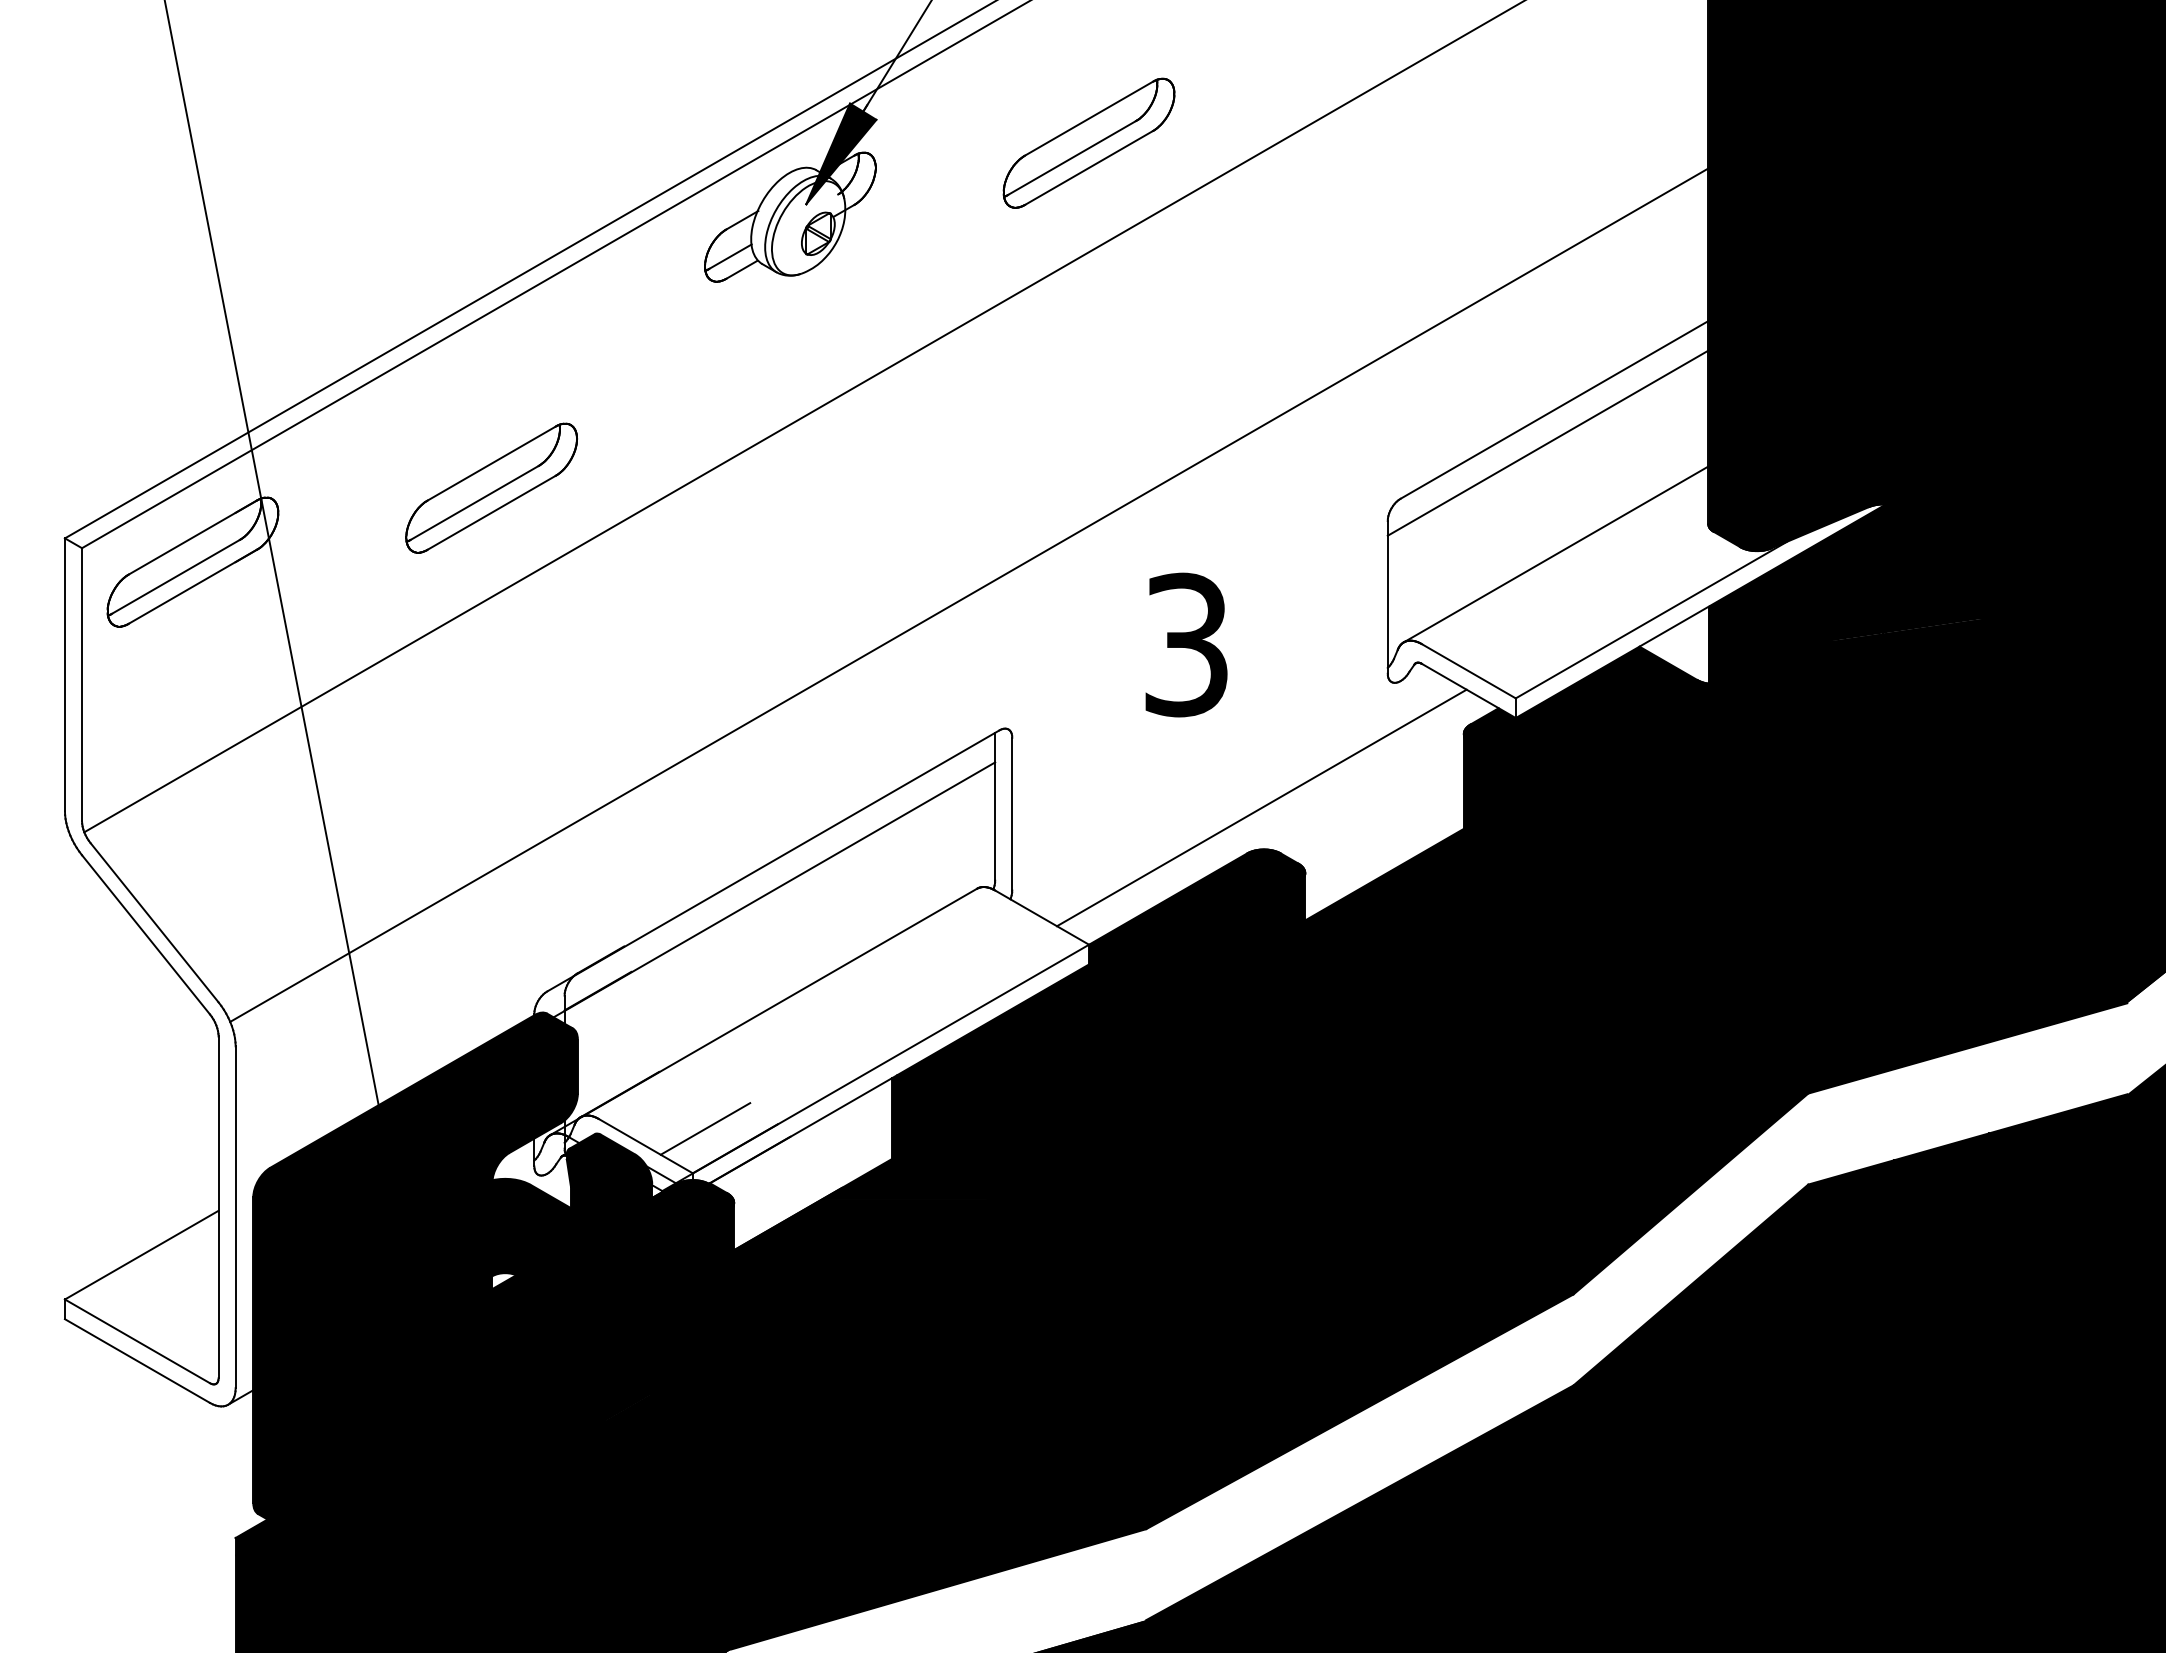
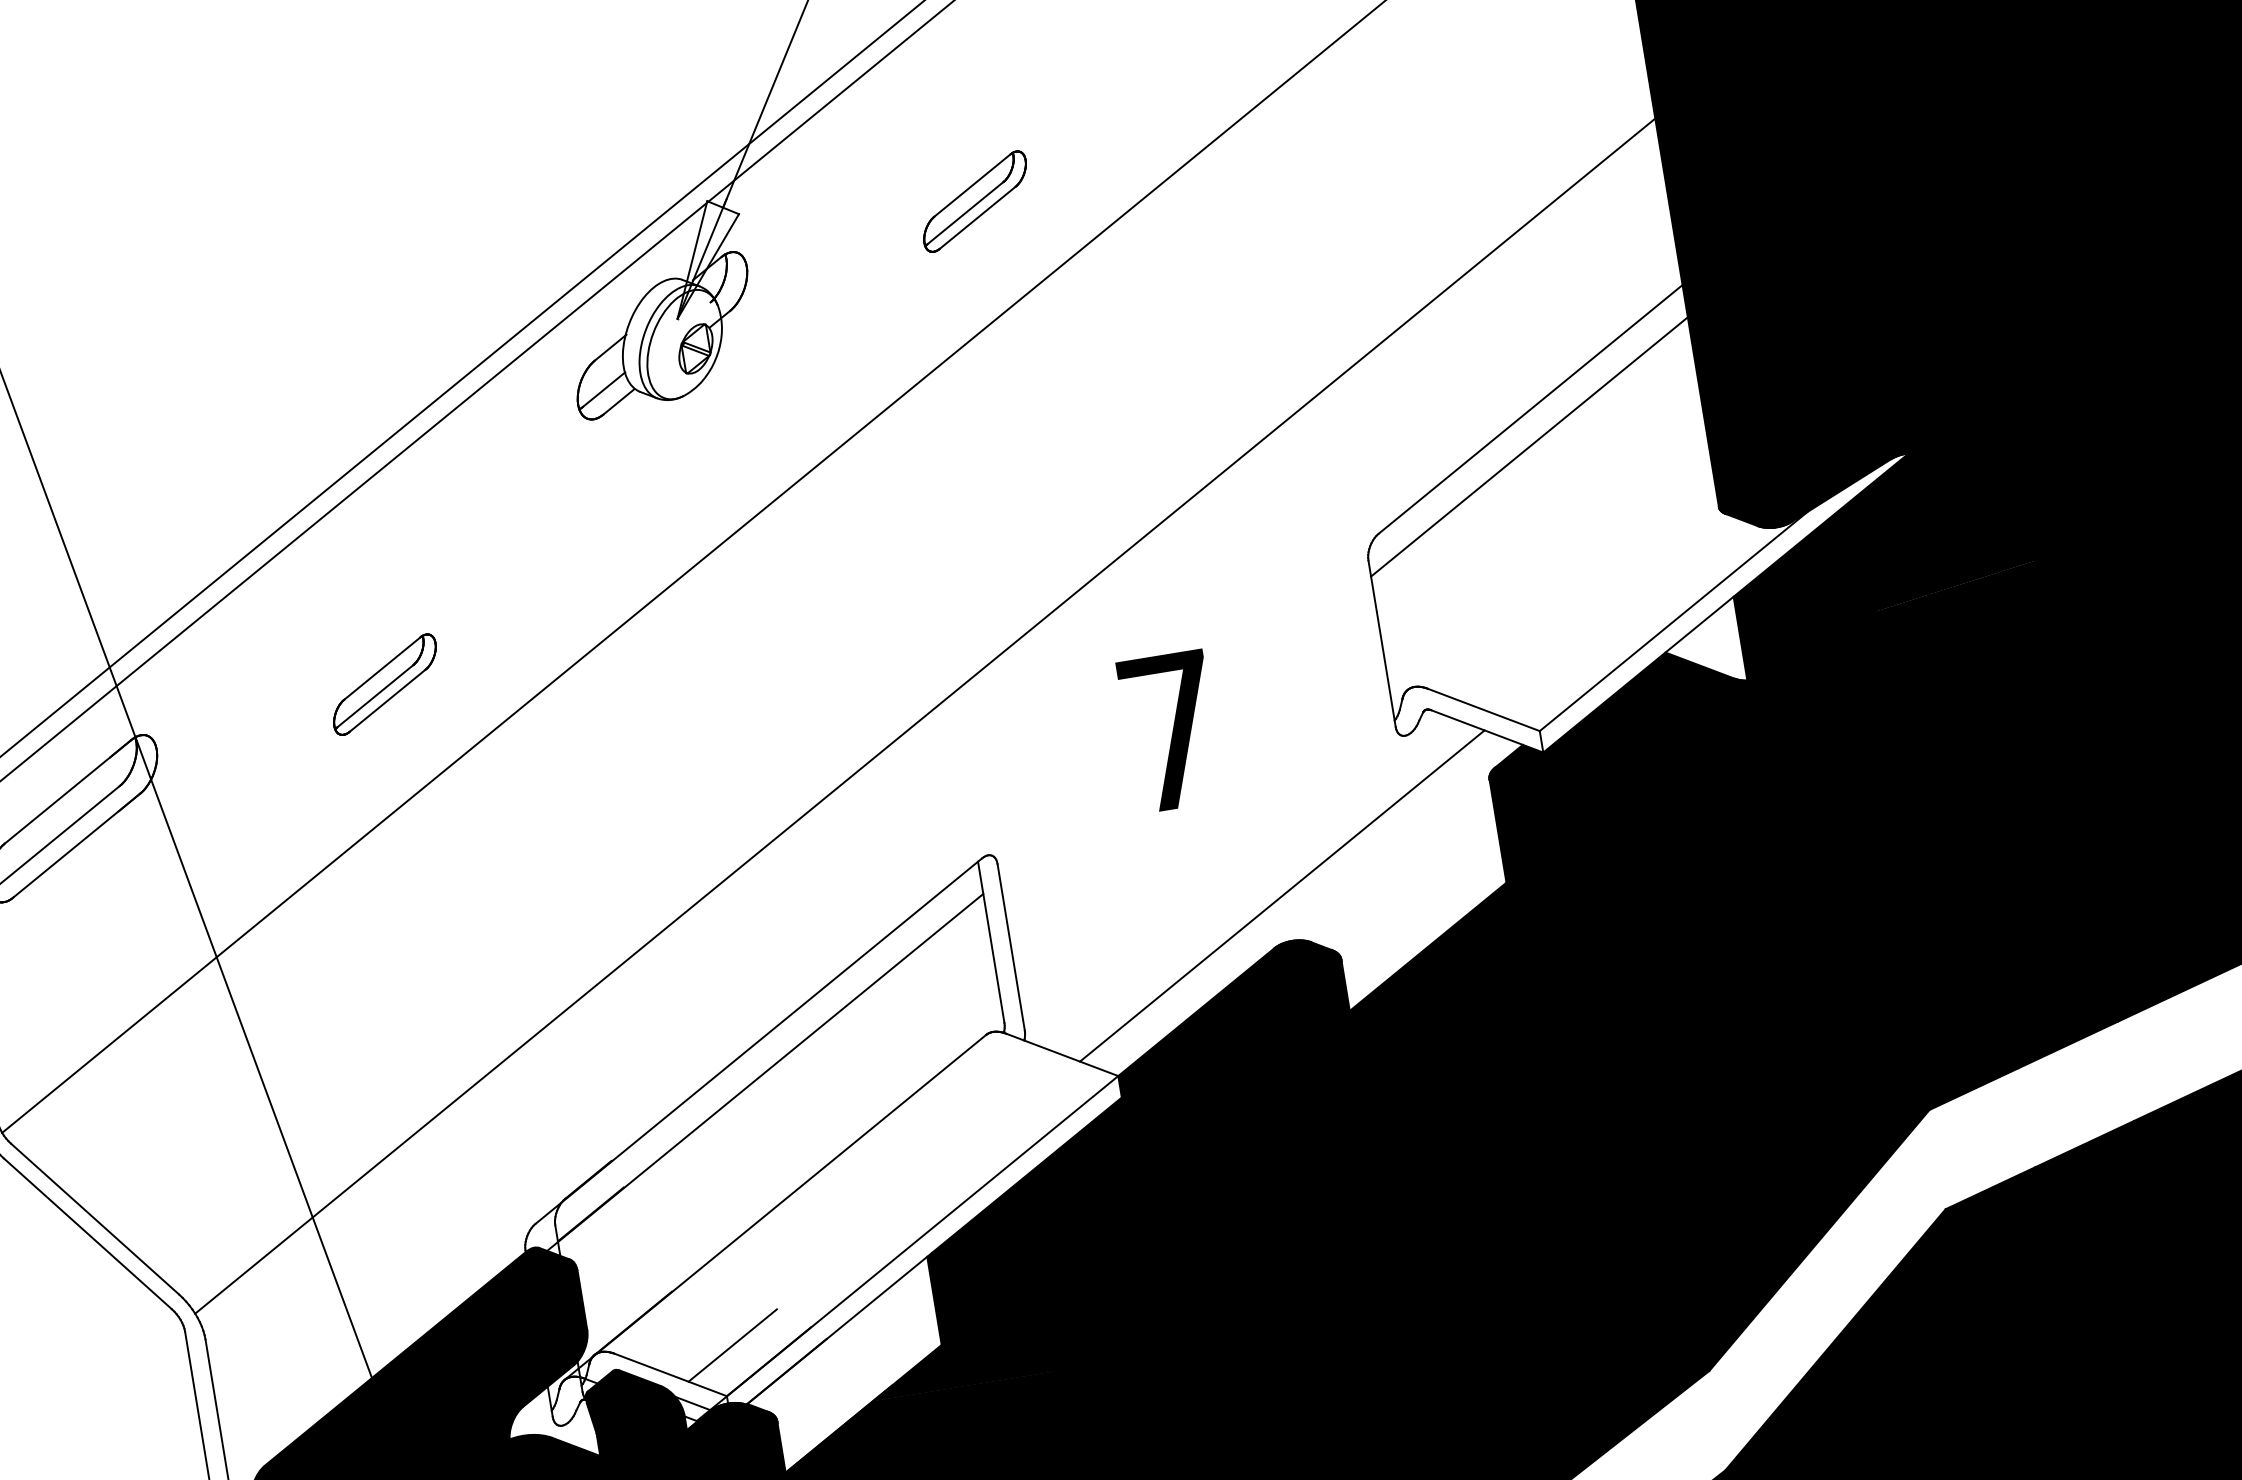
part: (1088, 142) -> (974, 201), size x0.6
fill: (841, 153) -> (706, 257), removed
part: (491, 487) -> (384, 684), size x0.6
line: (1555, 554) -> (1557, 567), removed
text: (1186, 644) -> (1170, 731), 3 -> 7

